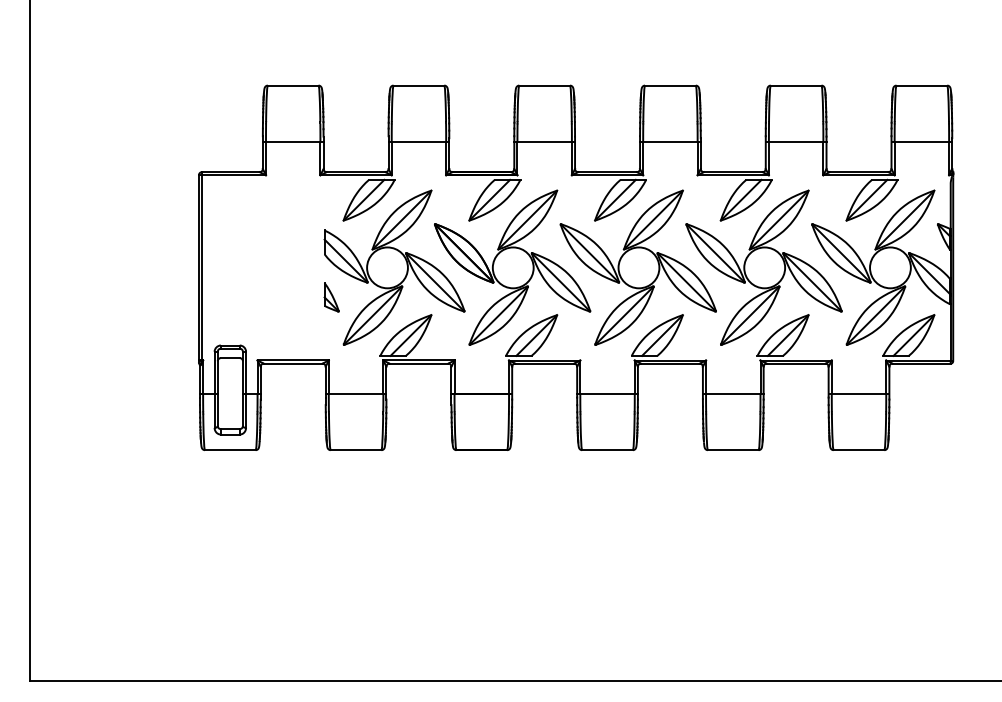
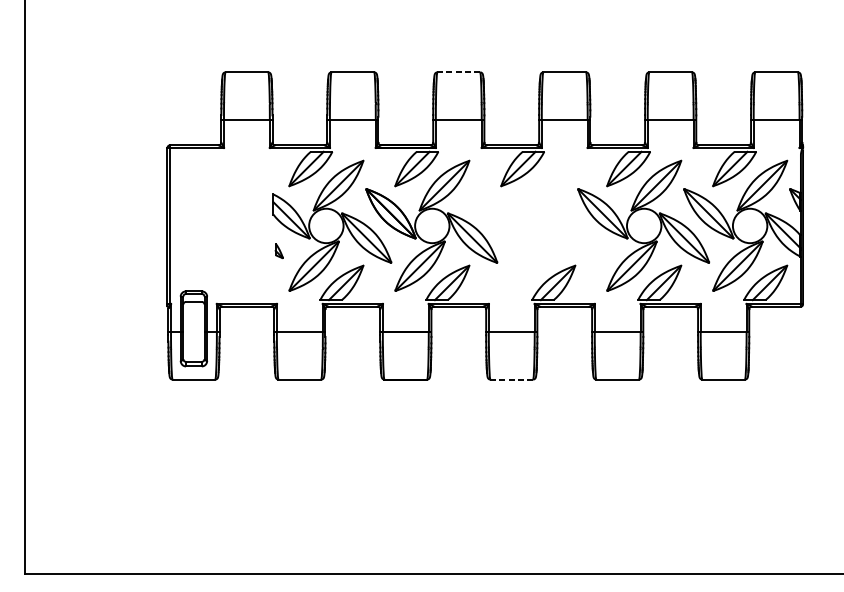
line: (544, 85) -> (458, 72), solid -> dashed
part: (637, 267) -> (537, 225), removed
part: (331, 297) -> (279, 250), size x0.6
line: (607, 450) -> (511, 379), solid -> dashed

